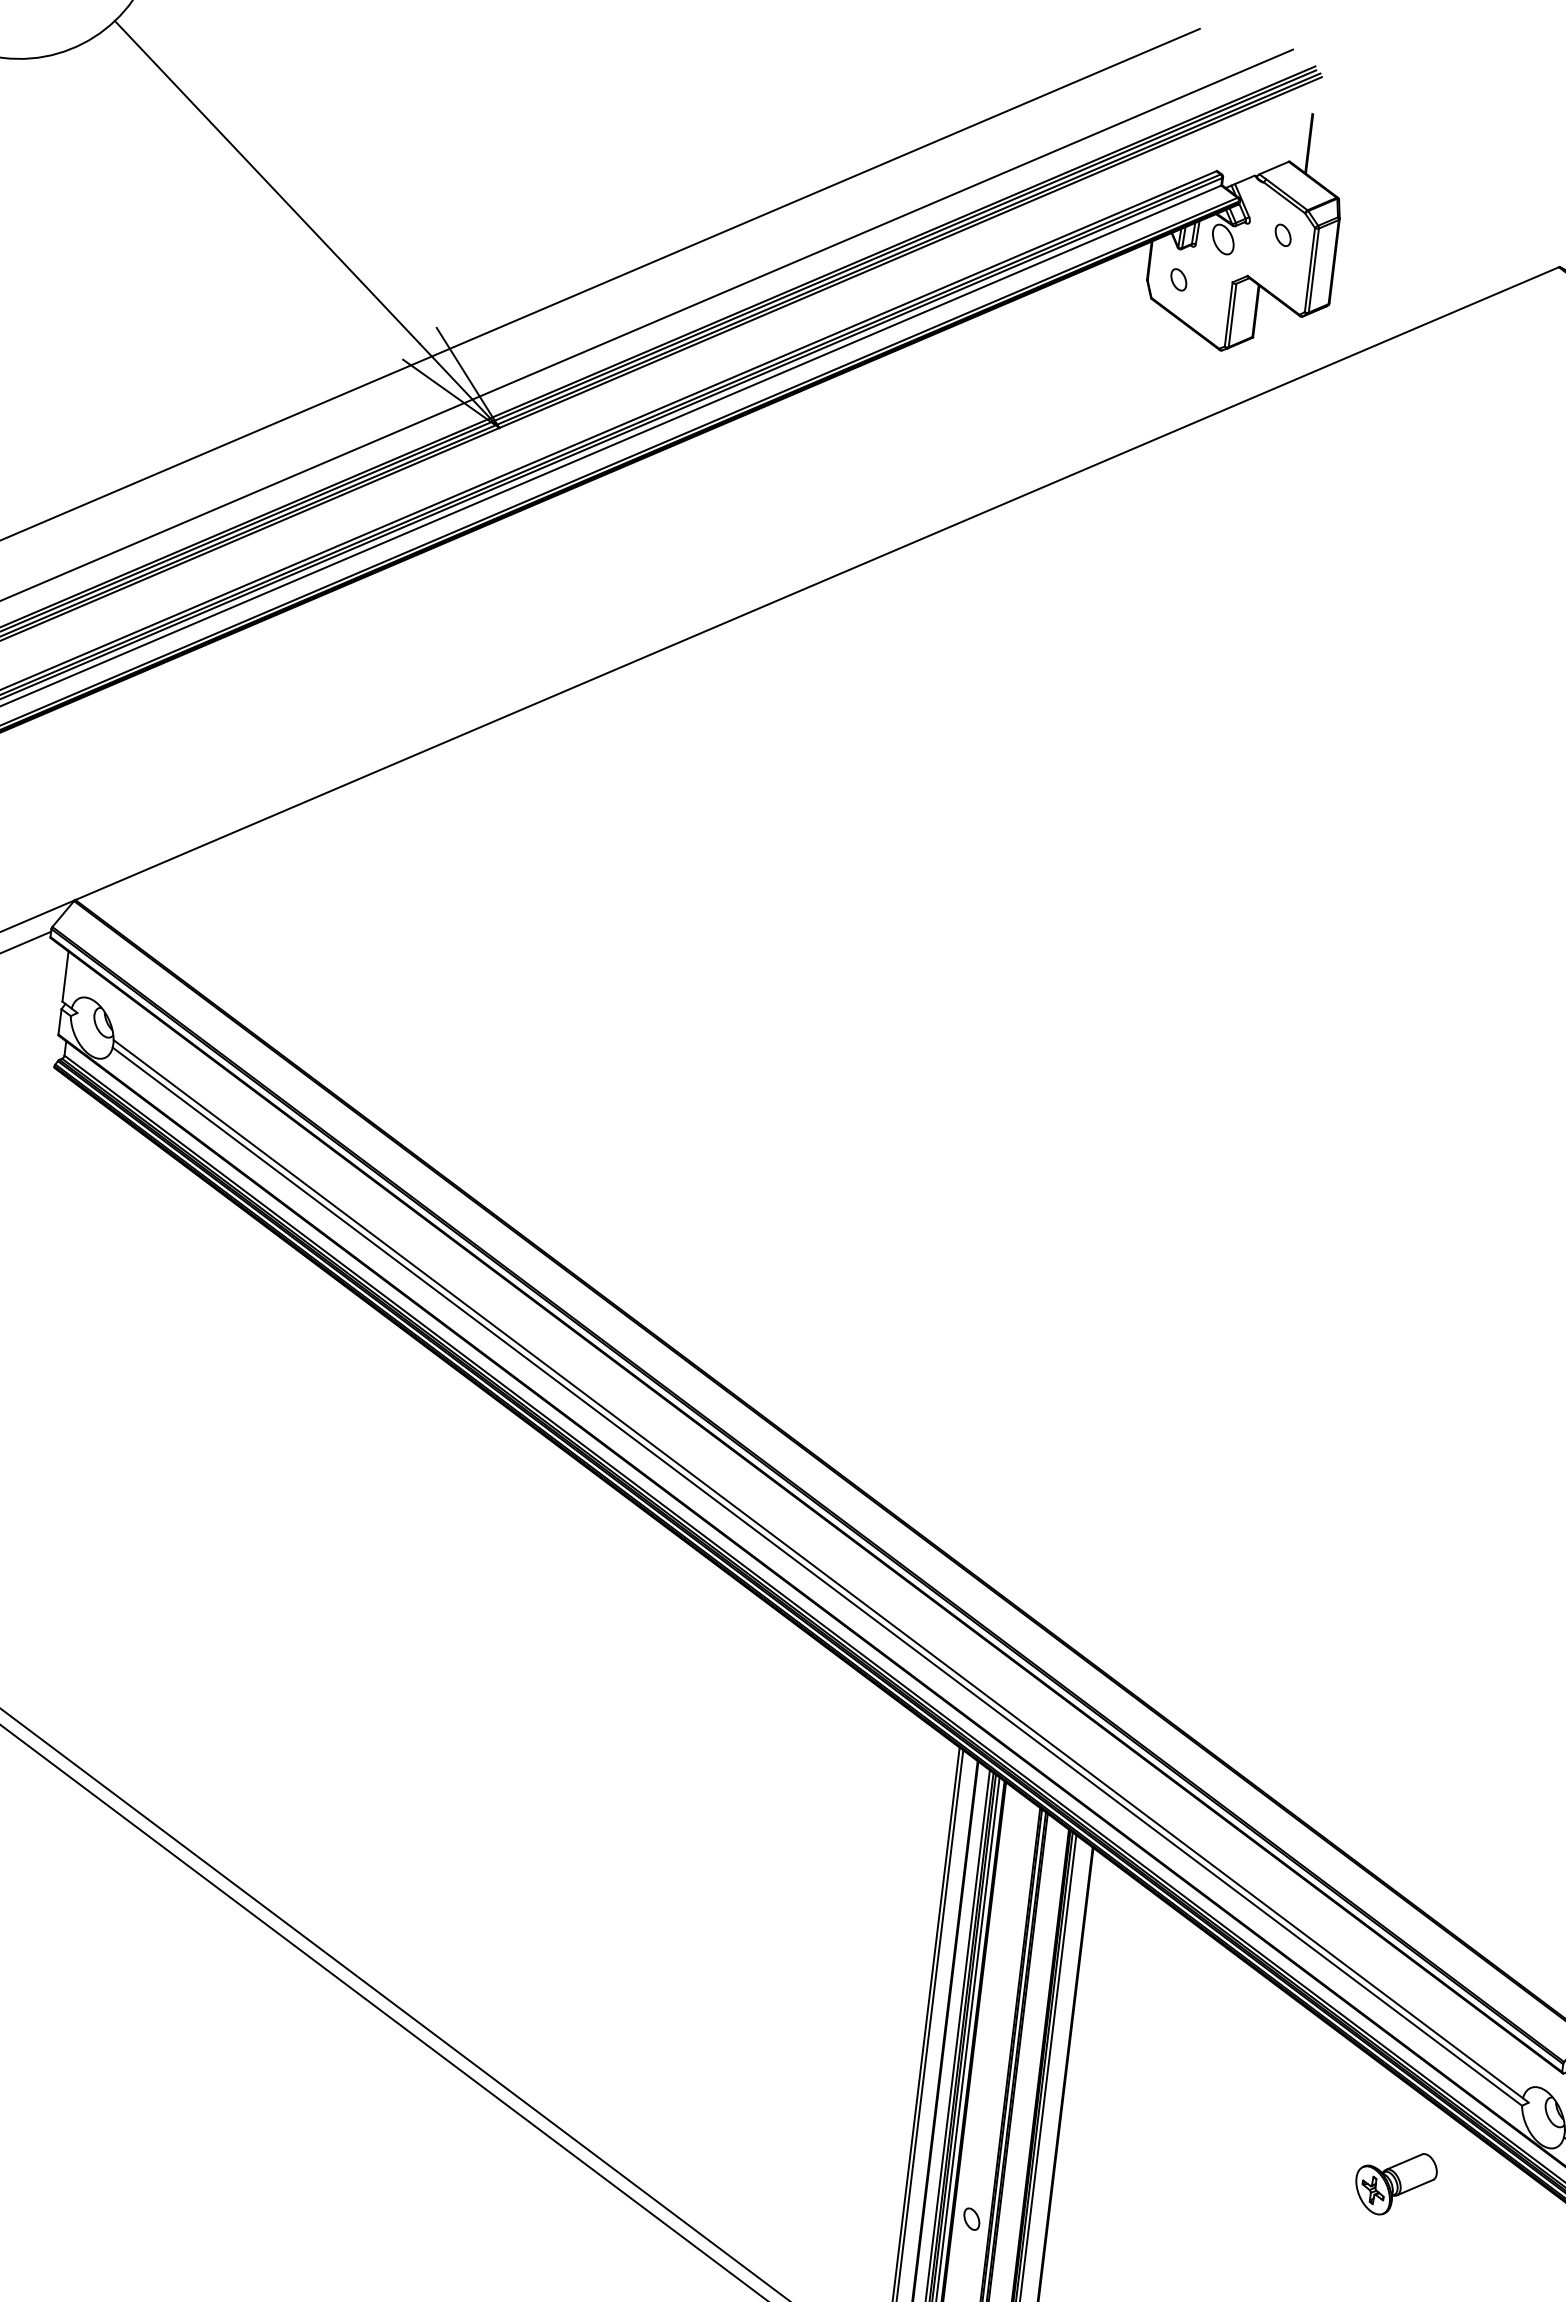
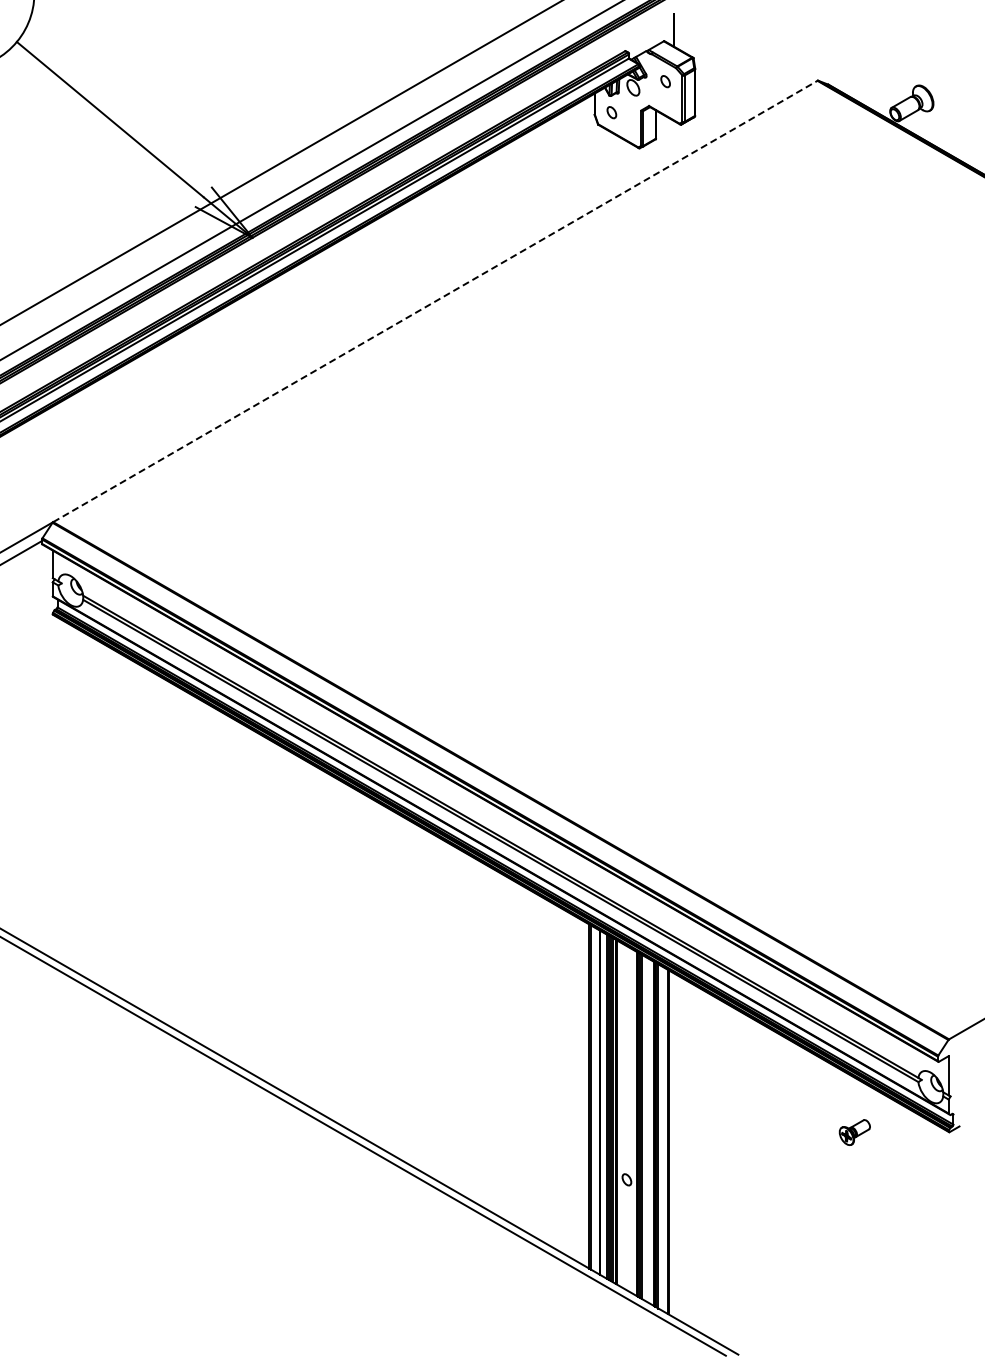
line: (817, 583) -> (435, 301), solid -> dashed
part: (1395, 2183) -> (854, 1132), size x0.7

